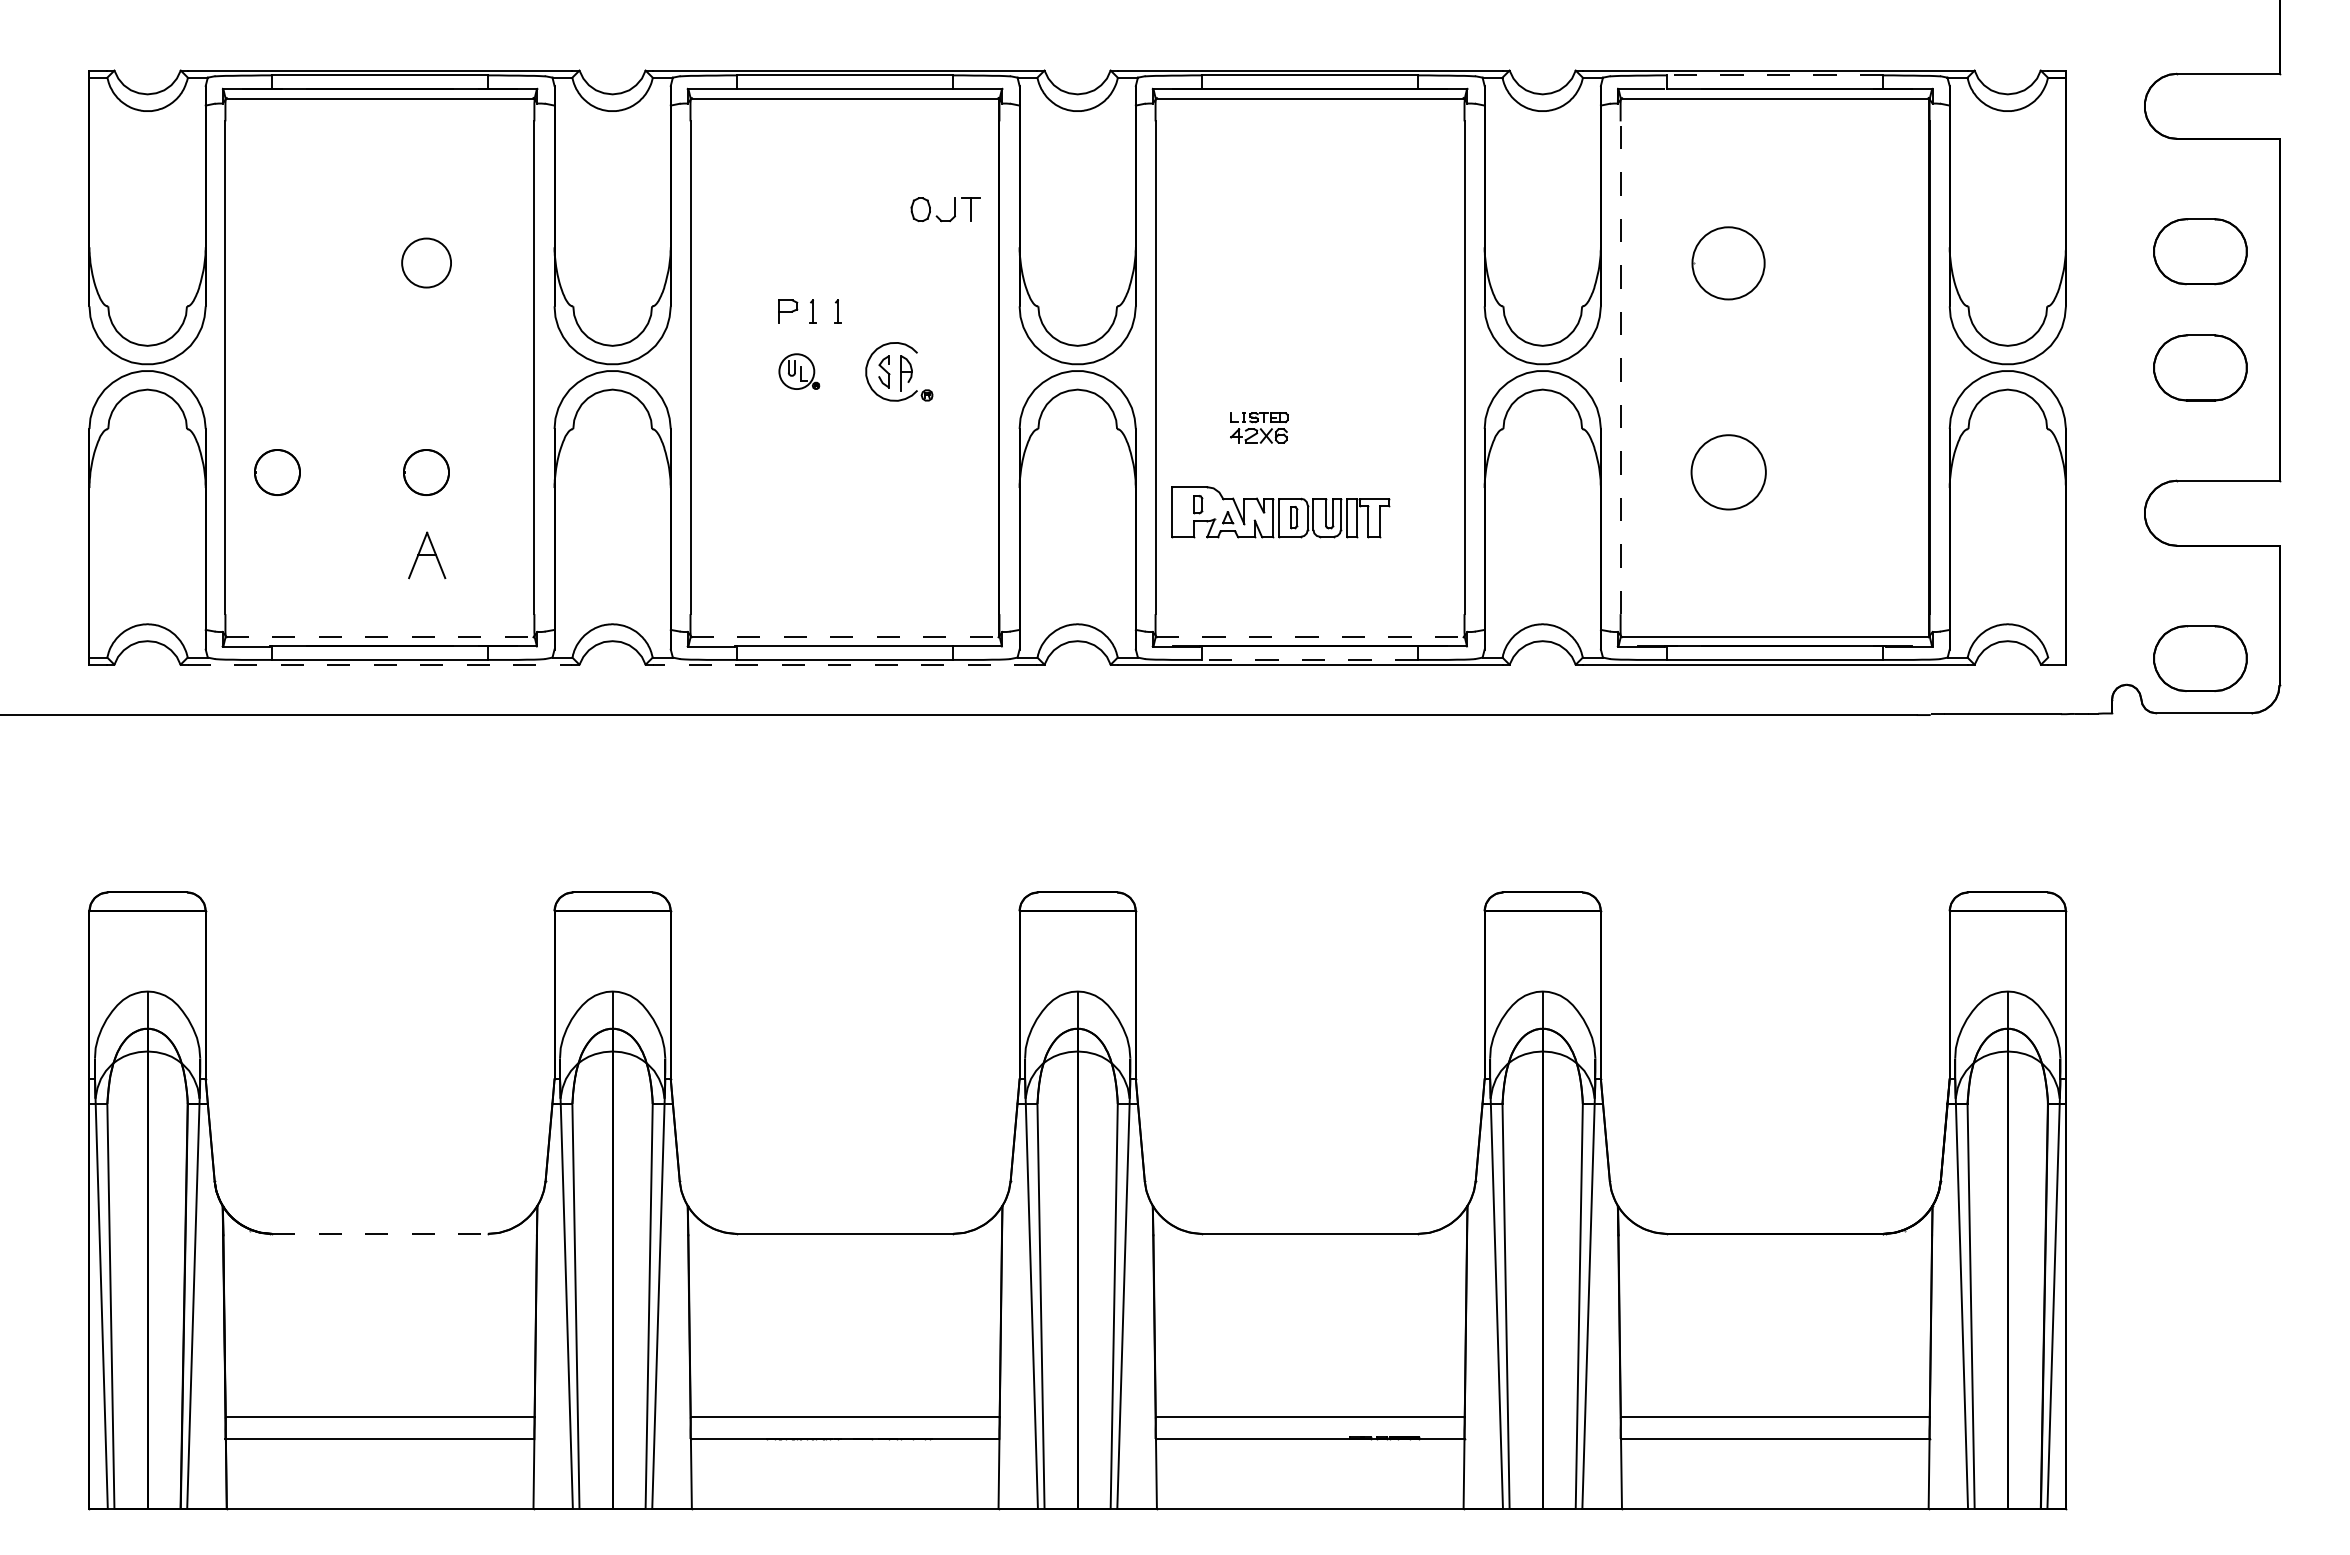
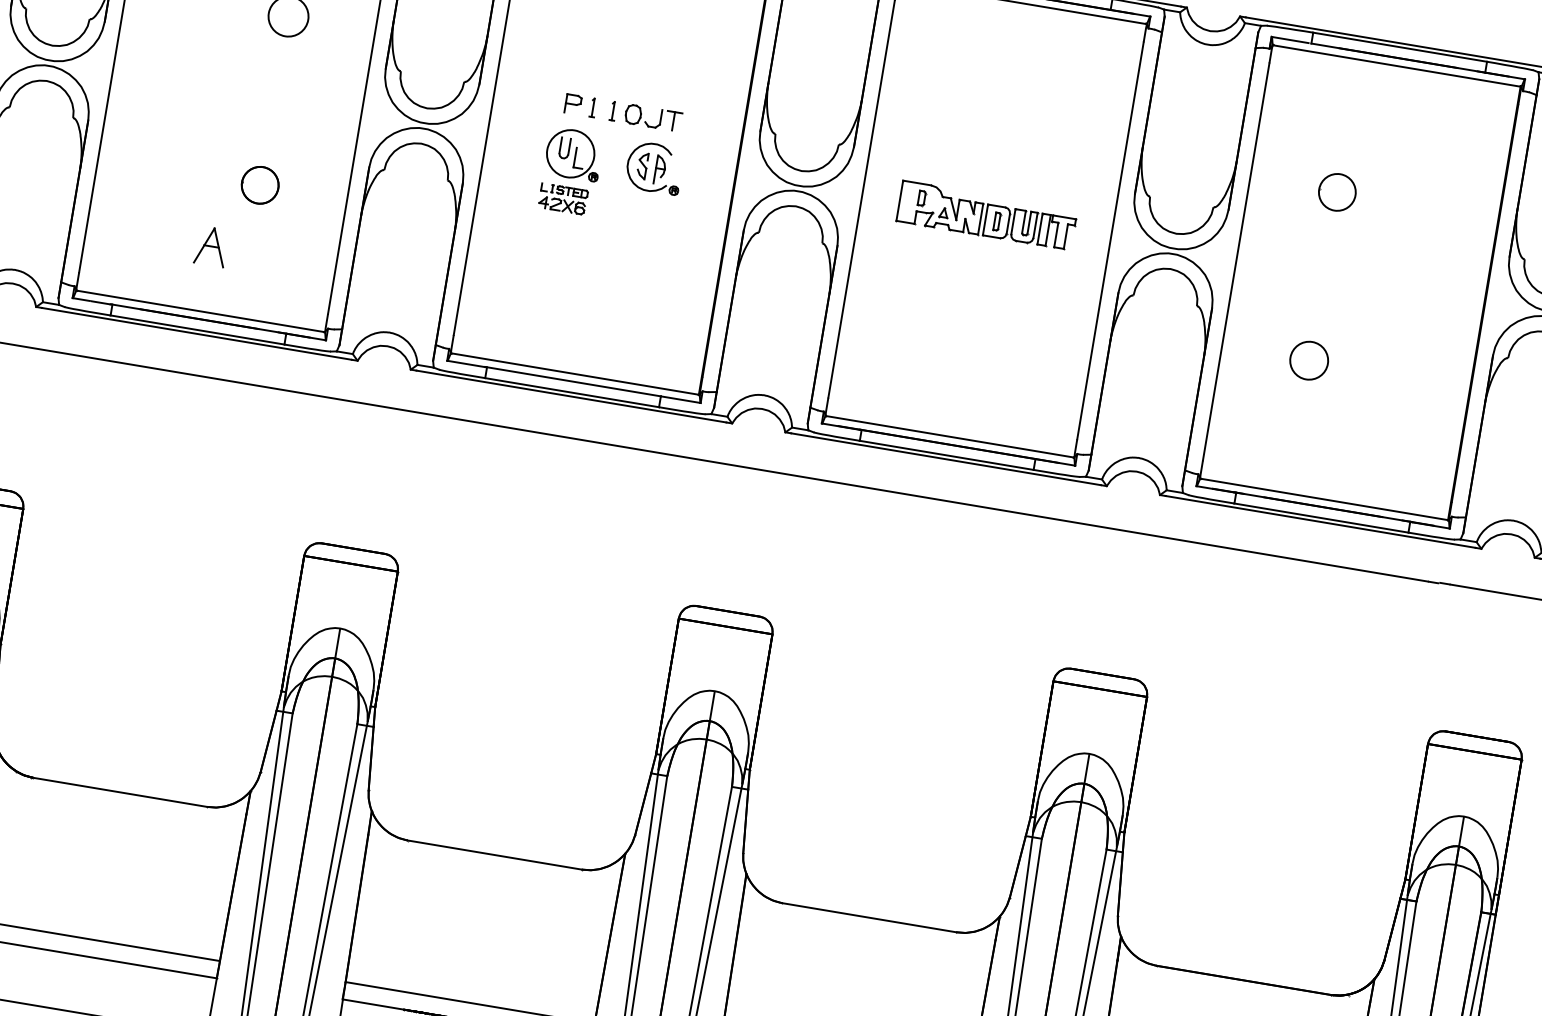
line: (1775, 75) -> (1400, 47), dashed -> solid
part: (954, 209) -> (660, 118), moved
circle: (1728, 263) -> (1337, 192), size x0.62
line: (1620, 367) -> (1236, 261), dashed -> solid
part: (799, 371) -> (574, 154), size x1.67
part: (1259, 427) -> (563, 198), moved
circle: (277, 472) -> (140, 165), removed
circle: (1728, 472) -> (1308, 360), size x0.62
part: (1280, 512) -> (987, 215), moved
part: (427, 555) -> (211, 246), moved
line: (380, 636) -> (201, 311), dashed -> solid
line: (845, 636) -> (575, 373), dashed -> solid
line: (1310, 636) -> (950, 436), dashed -> solid
line: (1310, 659) -> (947, 455), dashed -> solid
line: (380, 664) -> (197, 333), dashed -> solid
line: (844, 664) -> (571, 396), dashed -> solid
line: (380, 1233) -> (120, 792), dashed -> solid

